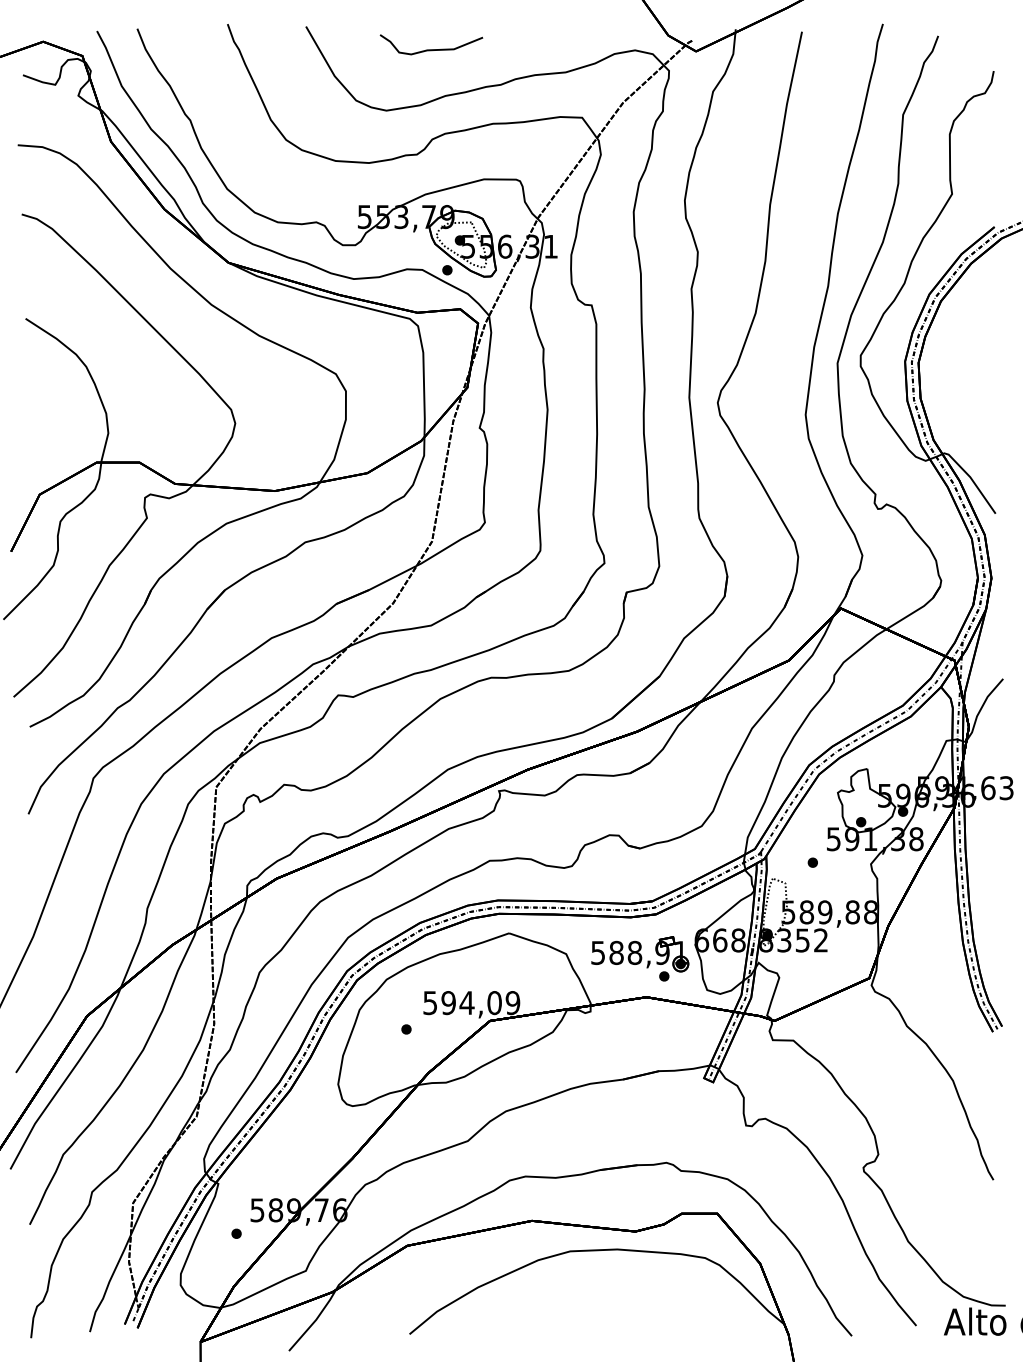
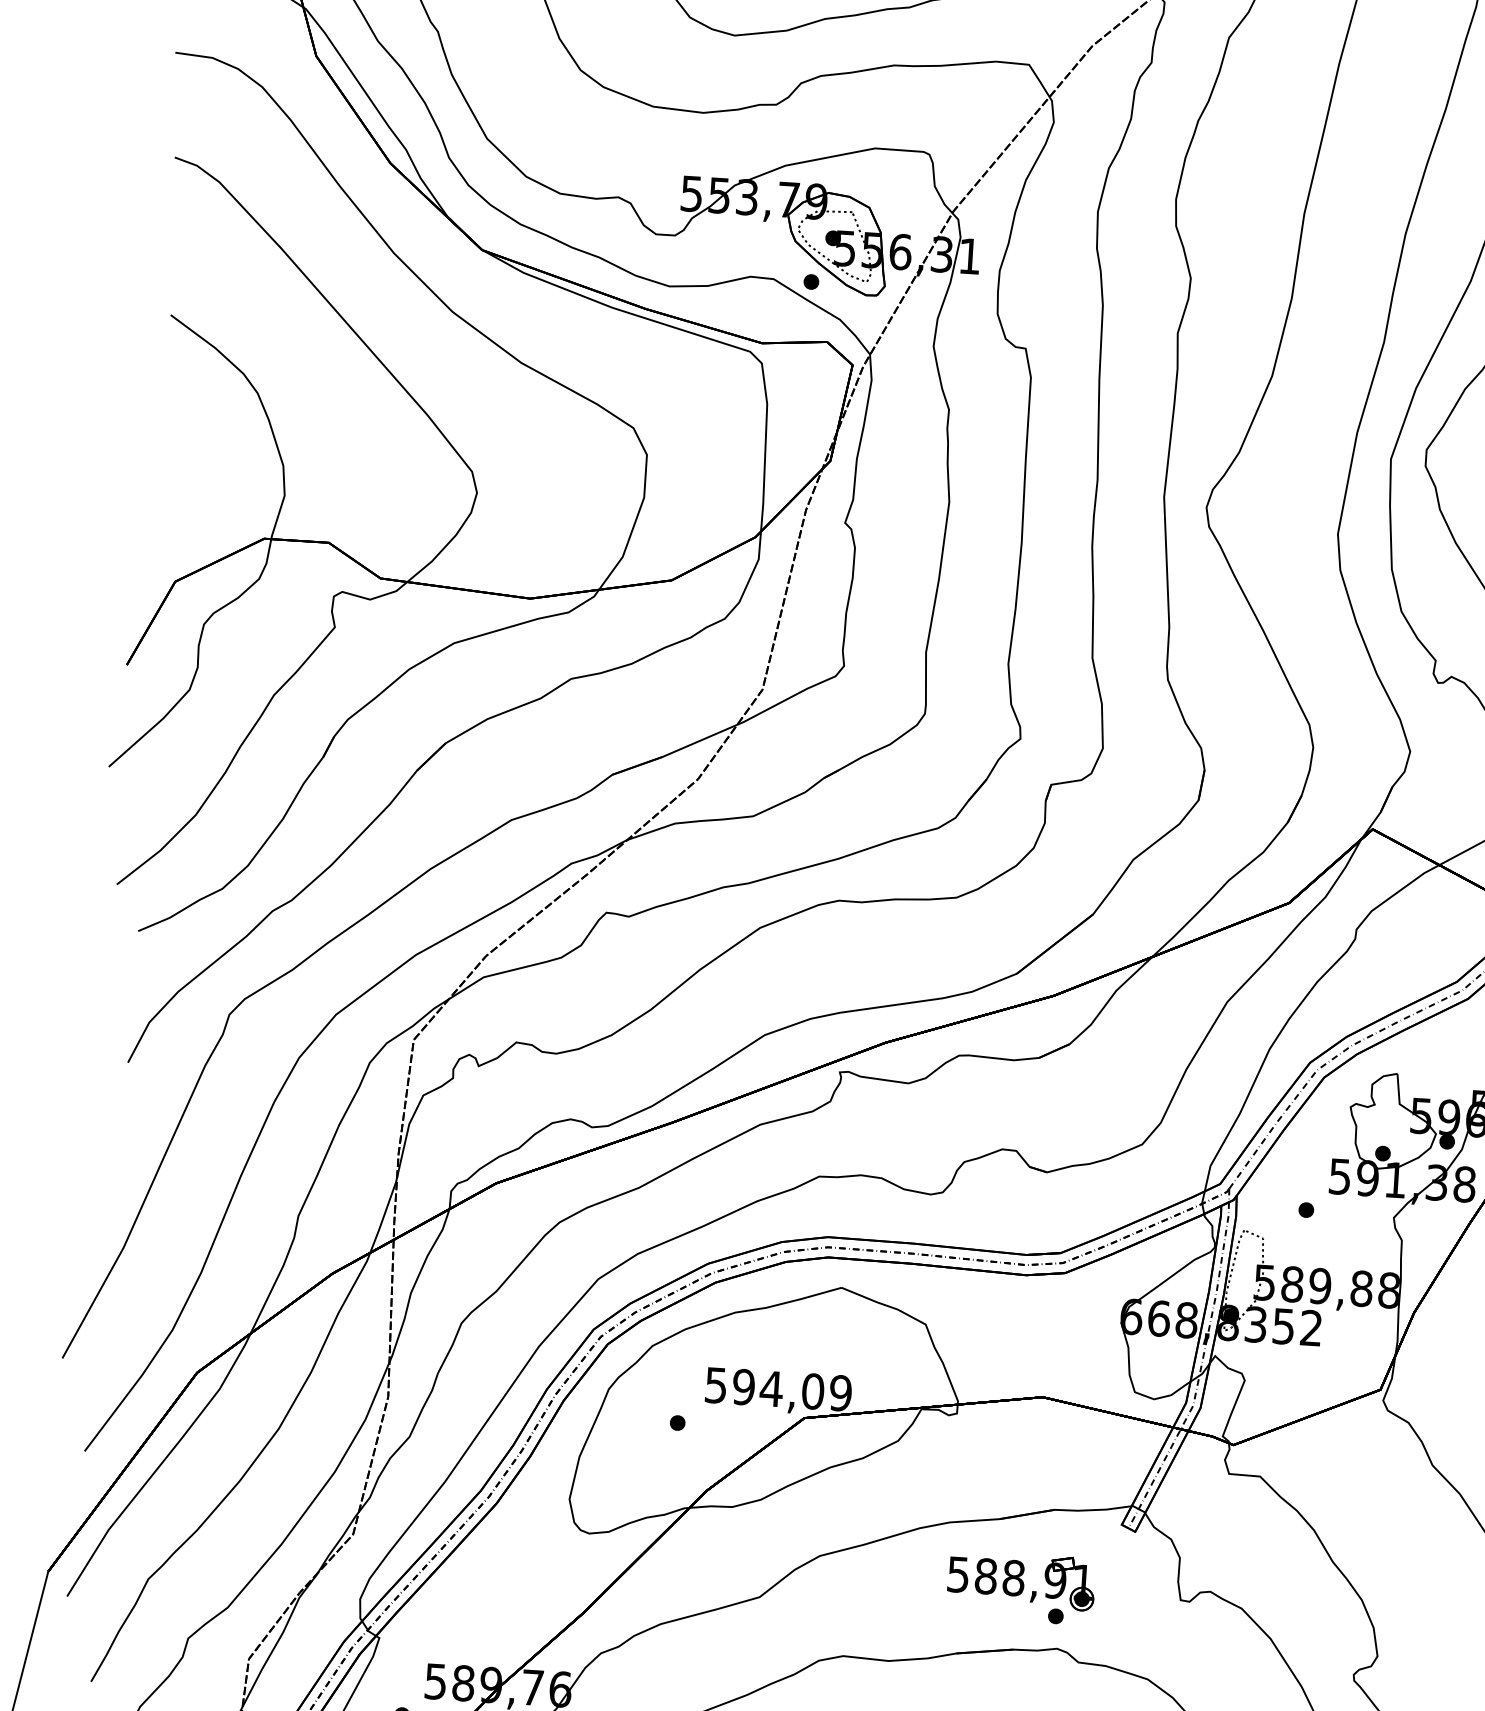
part: (640, 958) -> (1021, 1587), moved

